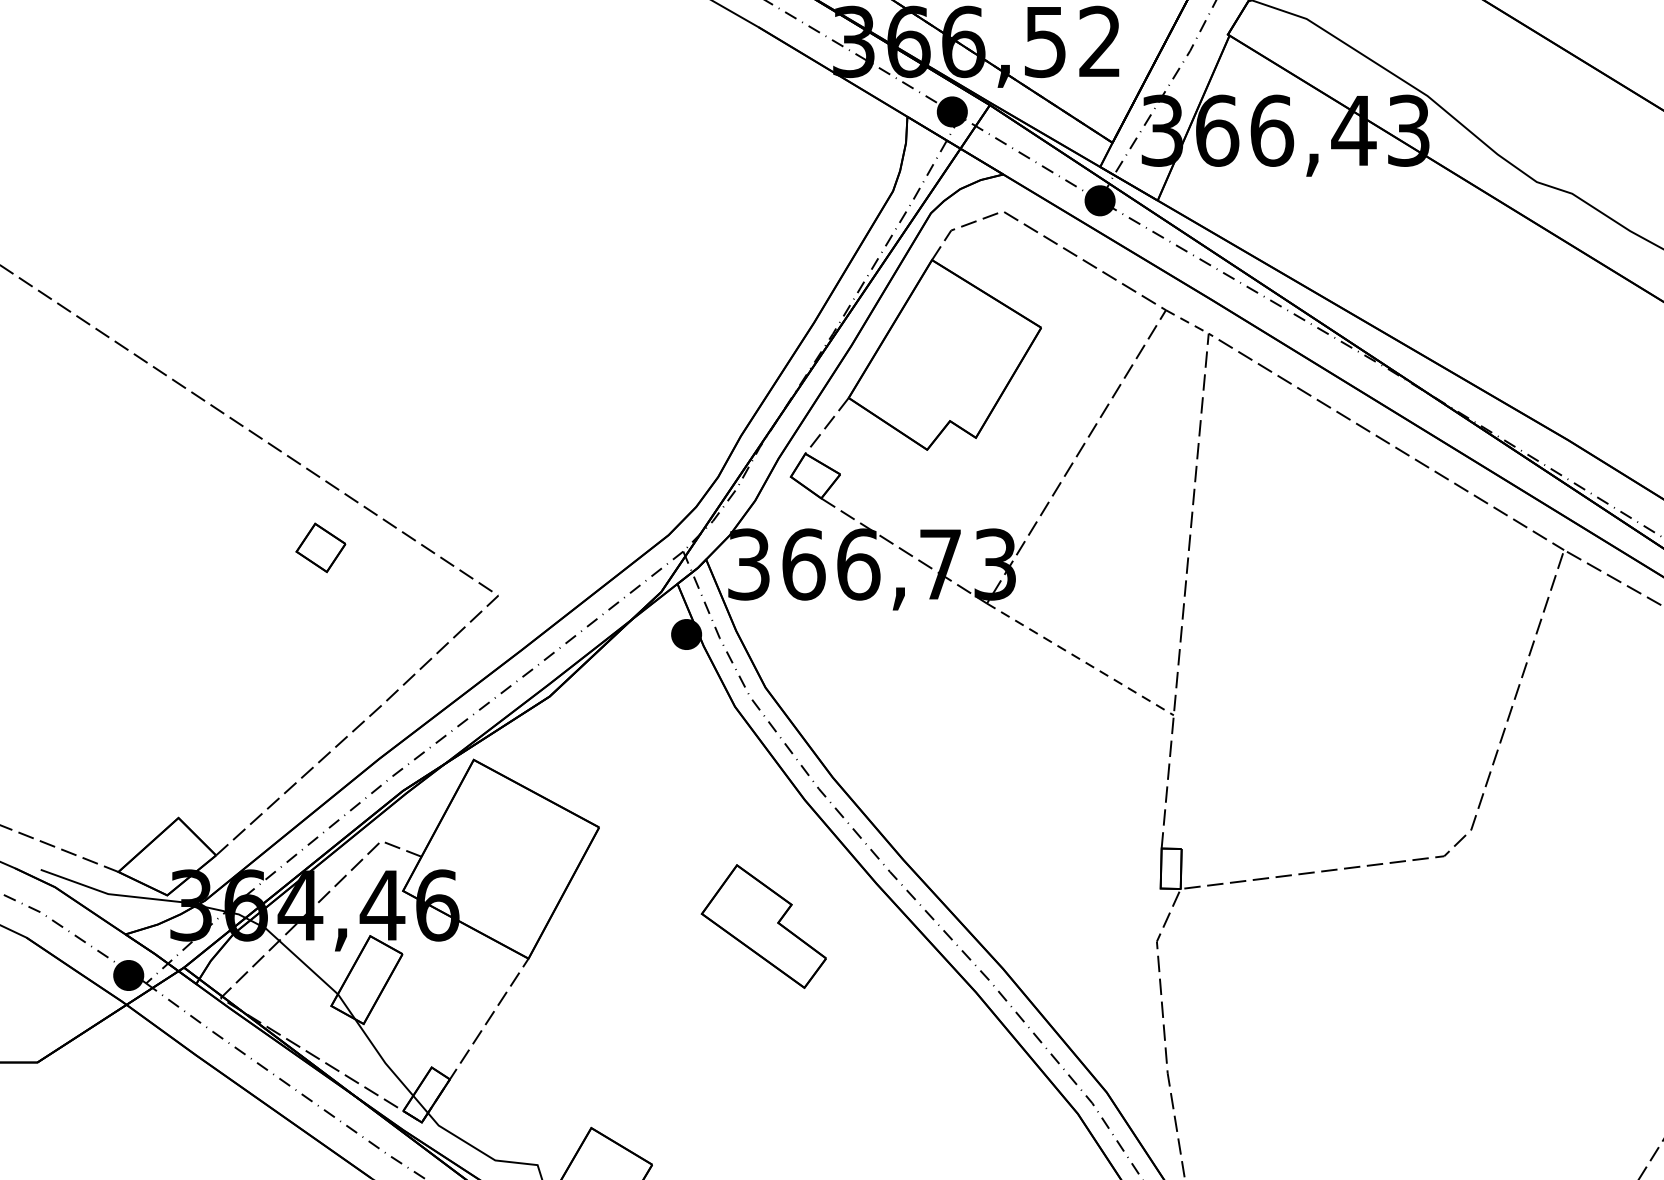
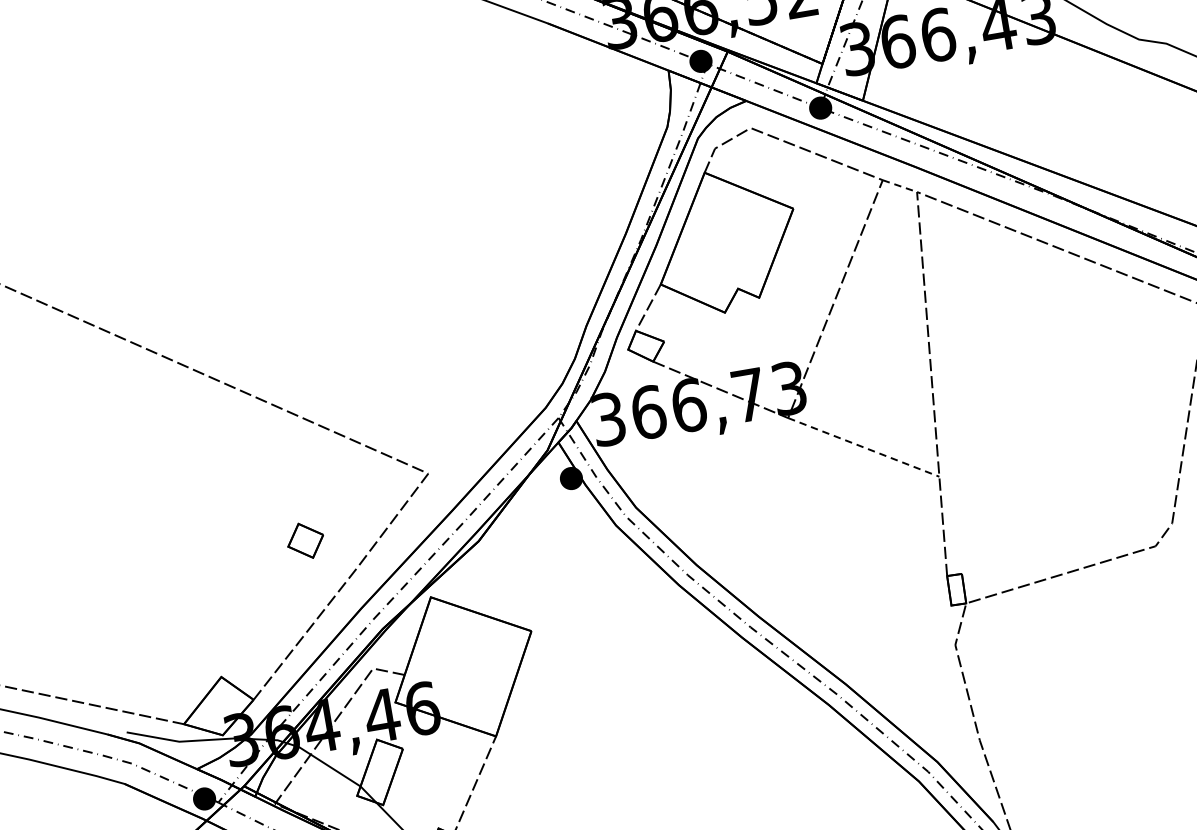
part: (320, 547) -> (305, 540), moved
part: (763, 926) -> (664, 683), removed

